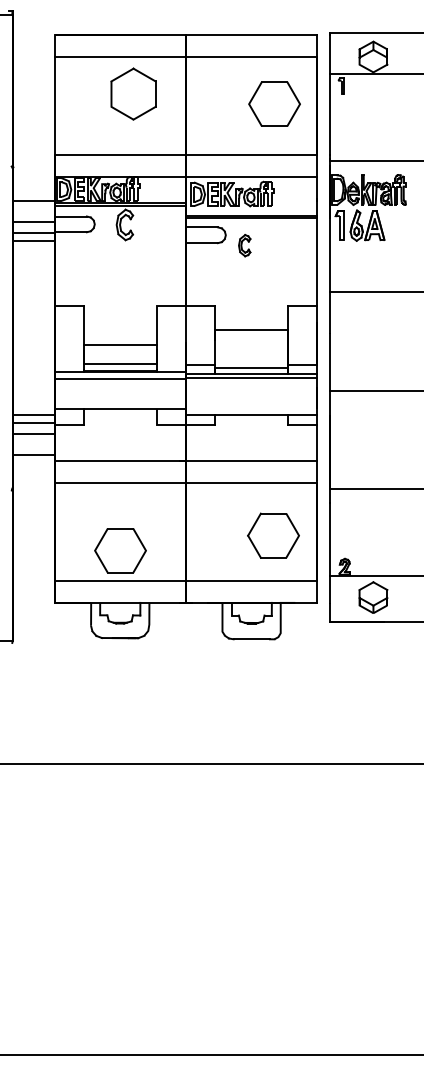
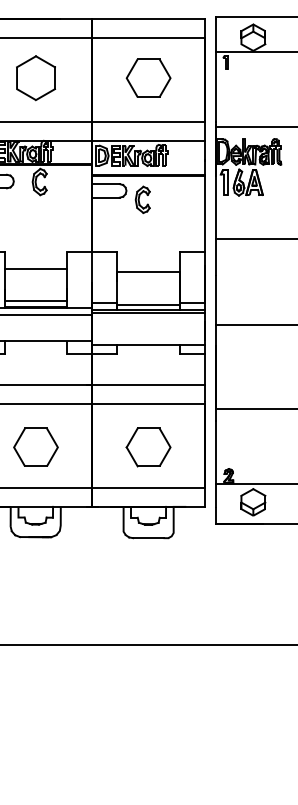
part: (133, 93) -> (35, 77), moved
part: (274, 103) -> (148, 77), moved
part: (244, 245) -> (142, 199), size x1.43
line: (120, 344) -> (35, 268), moved
part: (273, 535) -> (148, 447), moved
part: (120, 550) -> (35, 447), moved

